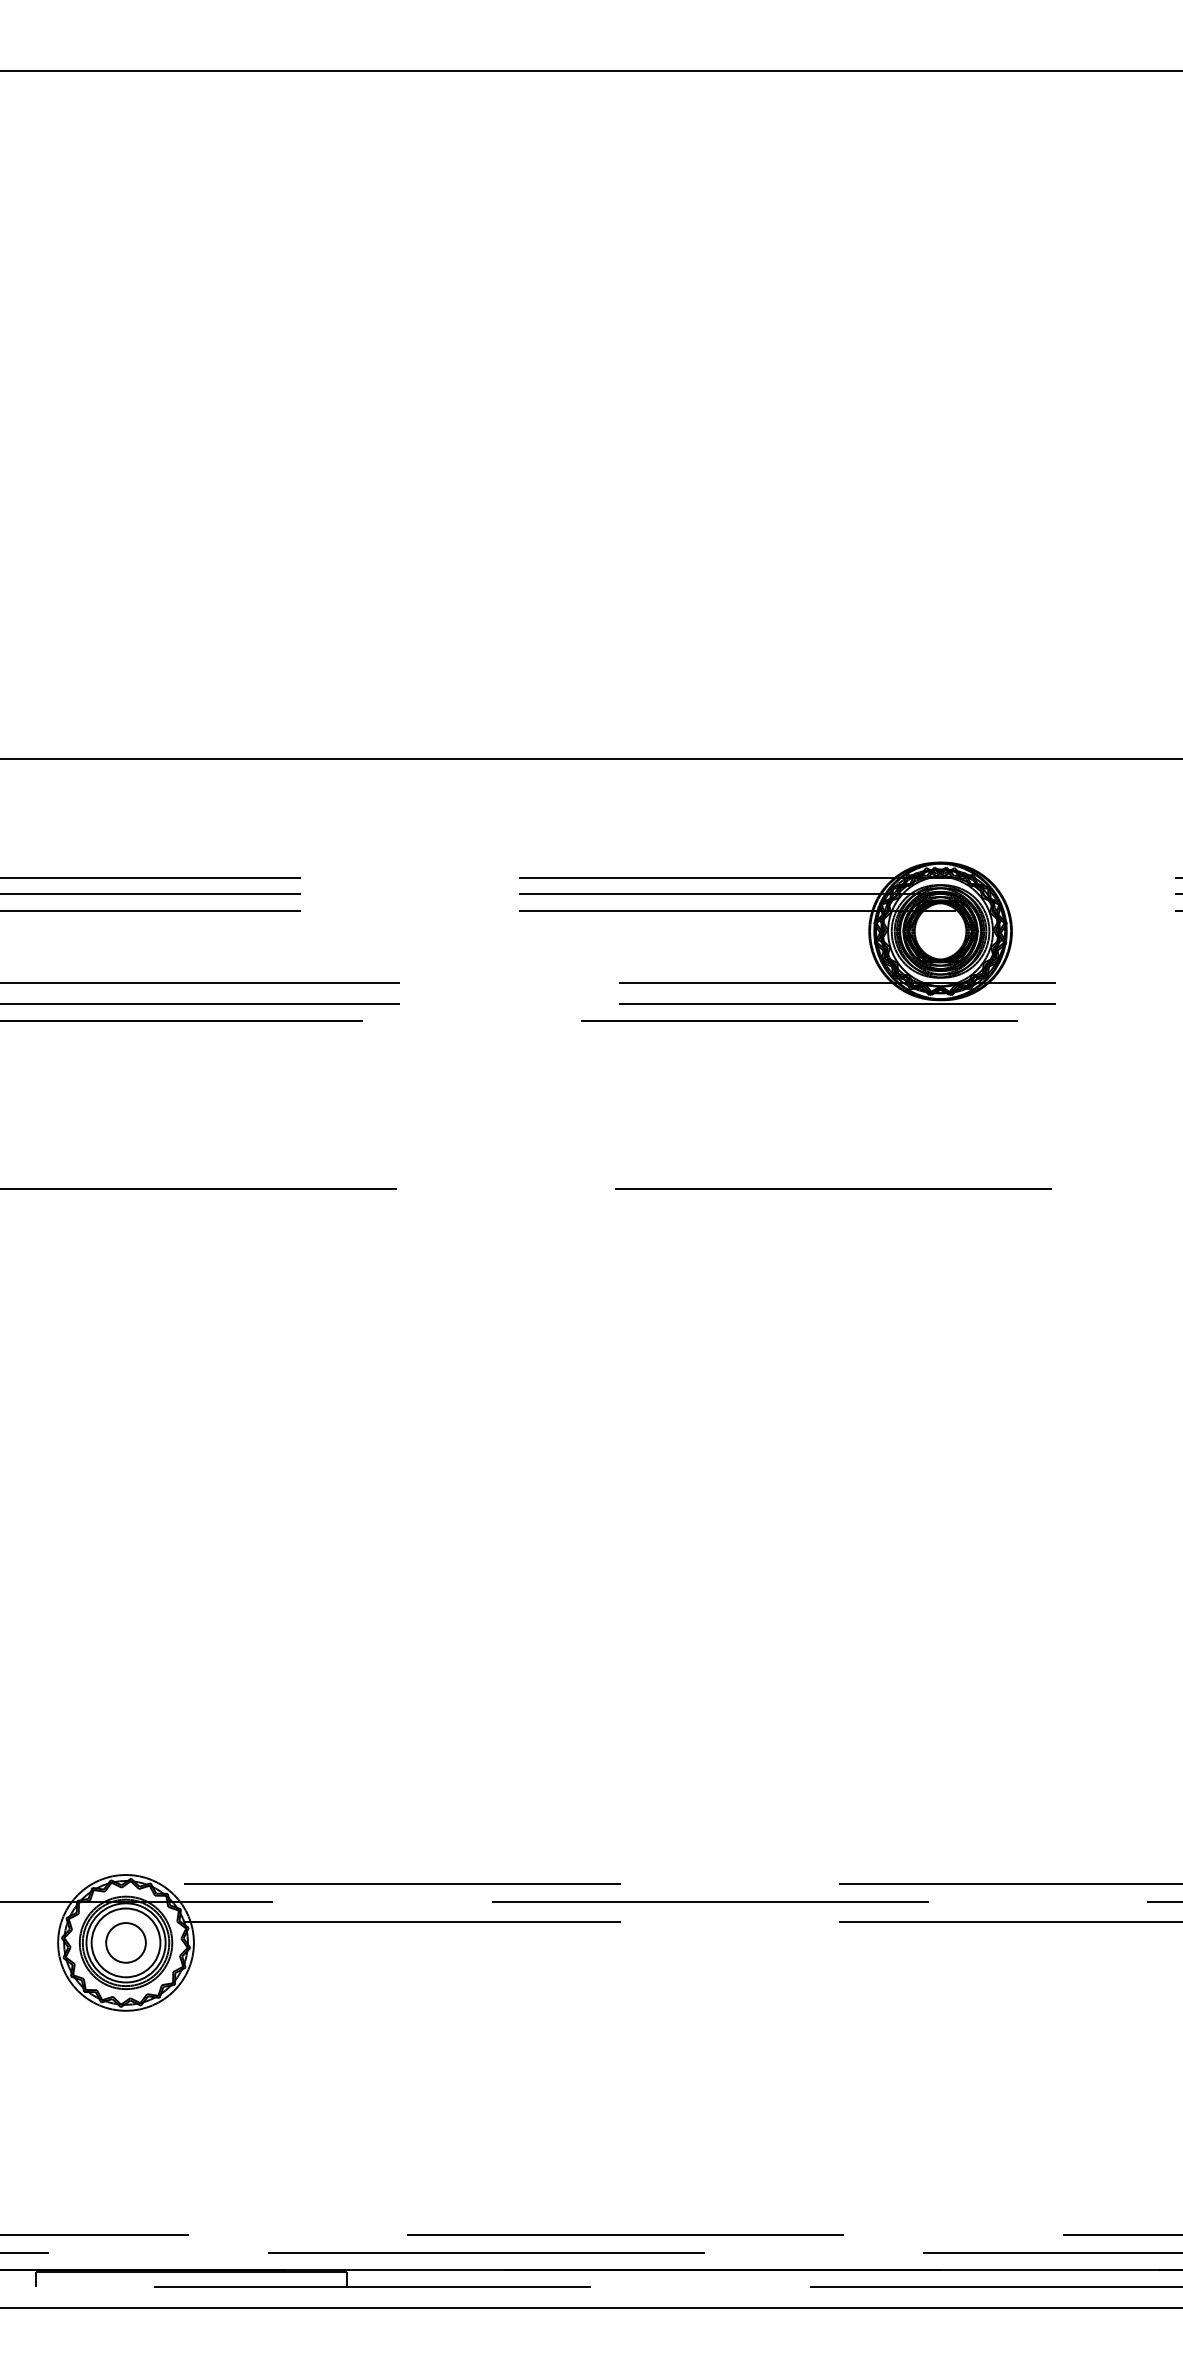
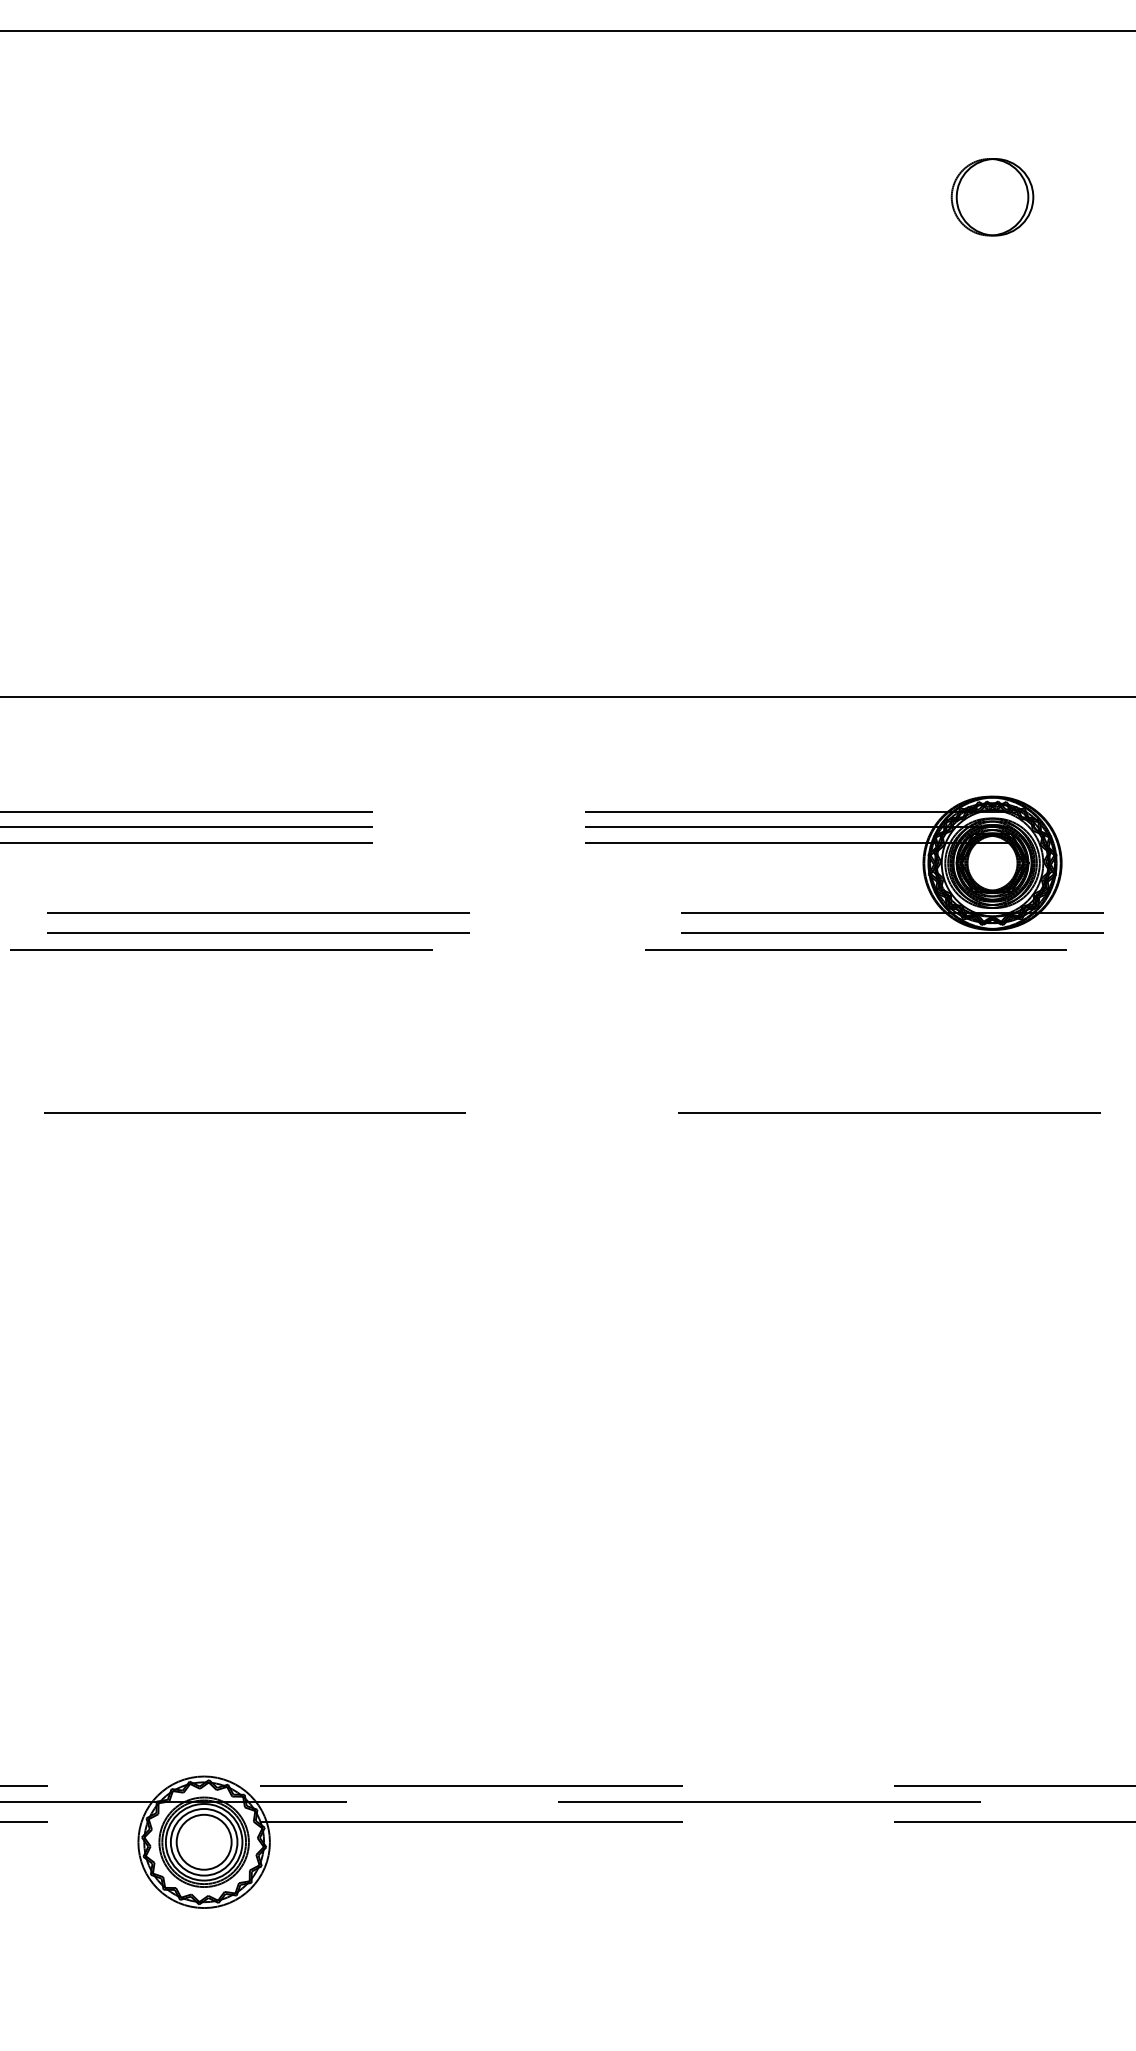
part: (940, 242) -> (992, 196), added
circle: (125, 1942) -> (203, 1841), size x1.43

